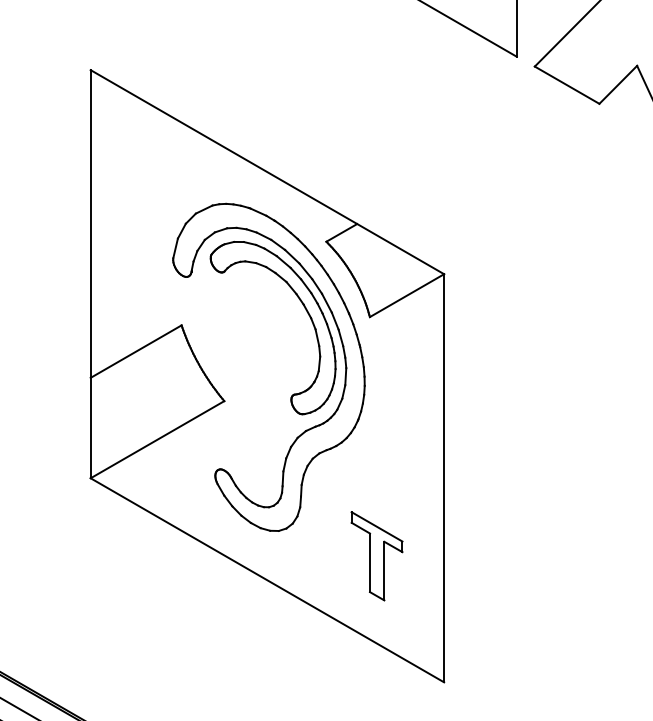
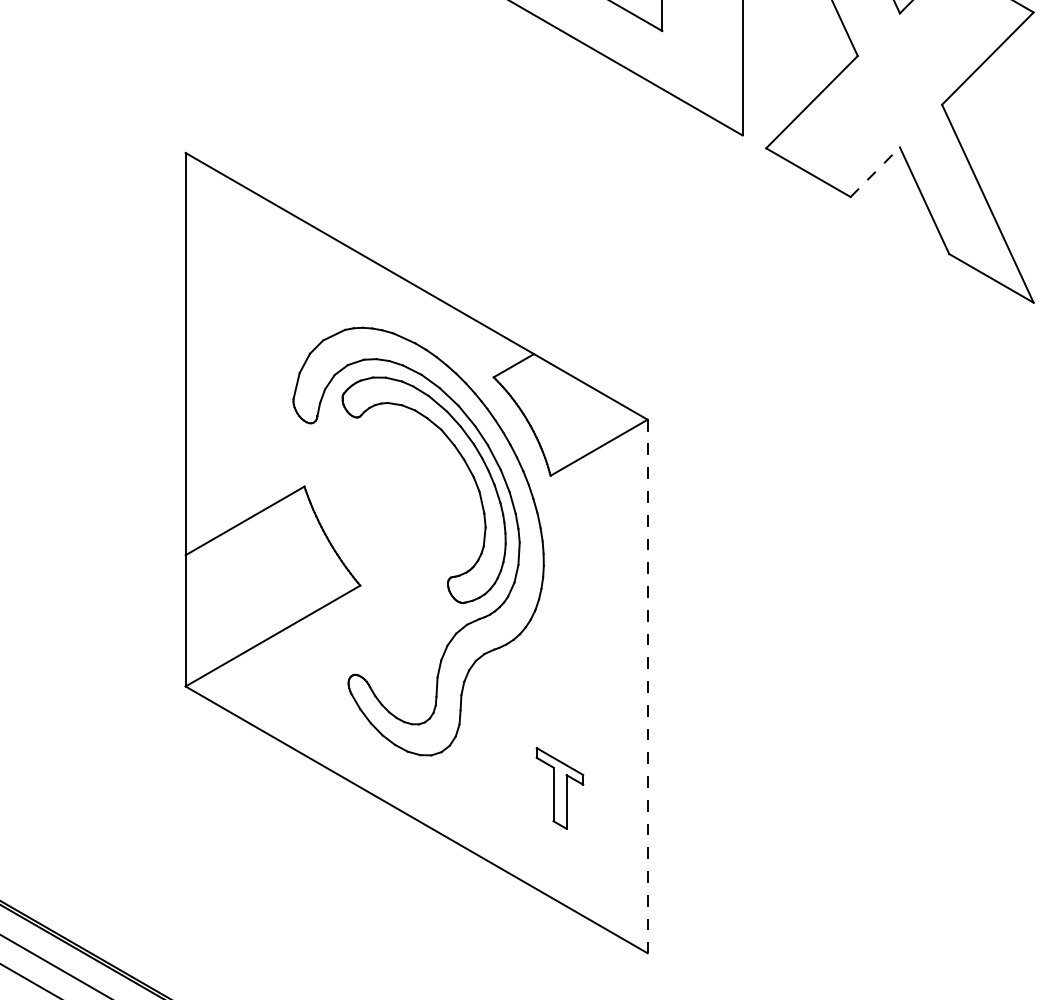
line: (618, 85) -> (875, 172), solid -> dashed
line: (444, 478) -> (647, 686), solid -> dashed
part: (376, 556) -> (559, 788), size x0.7

